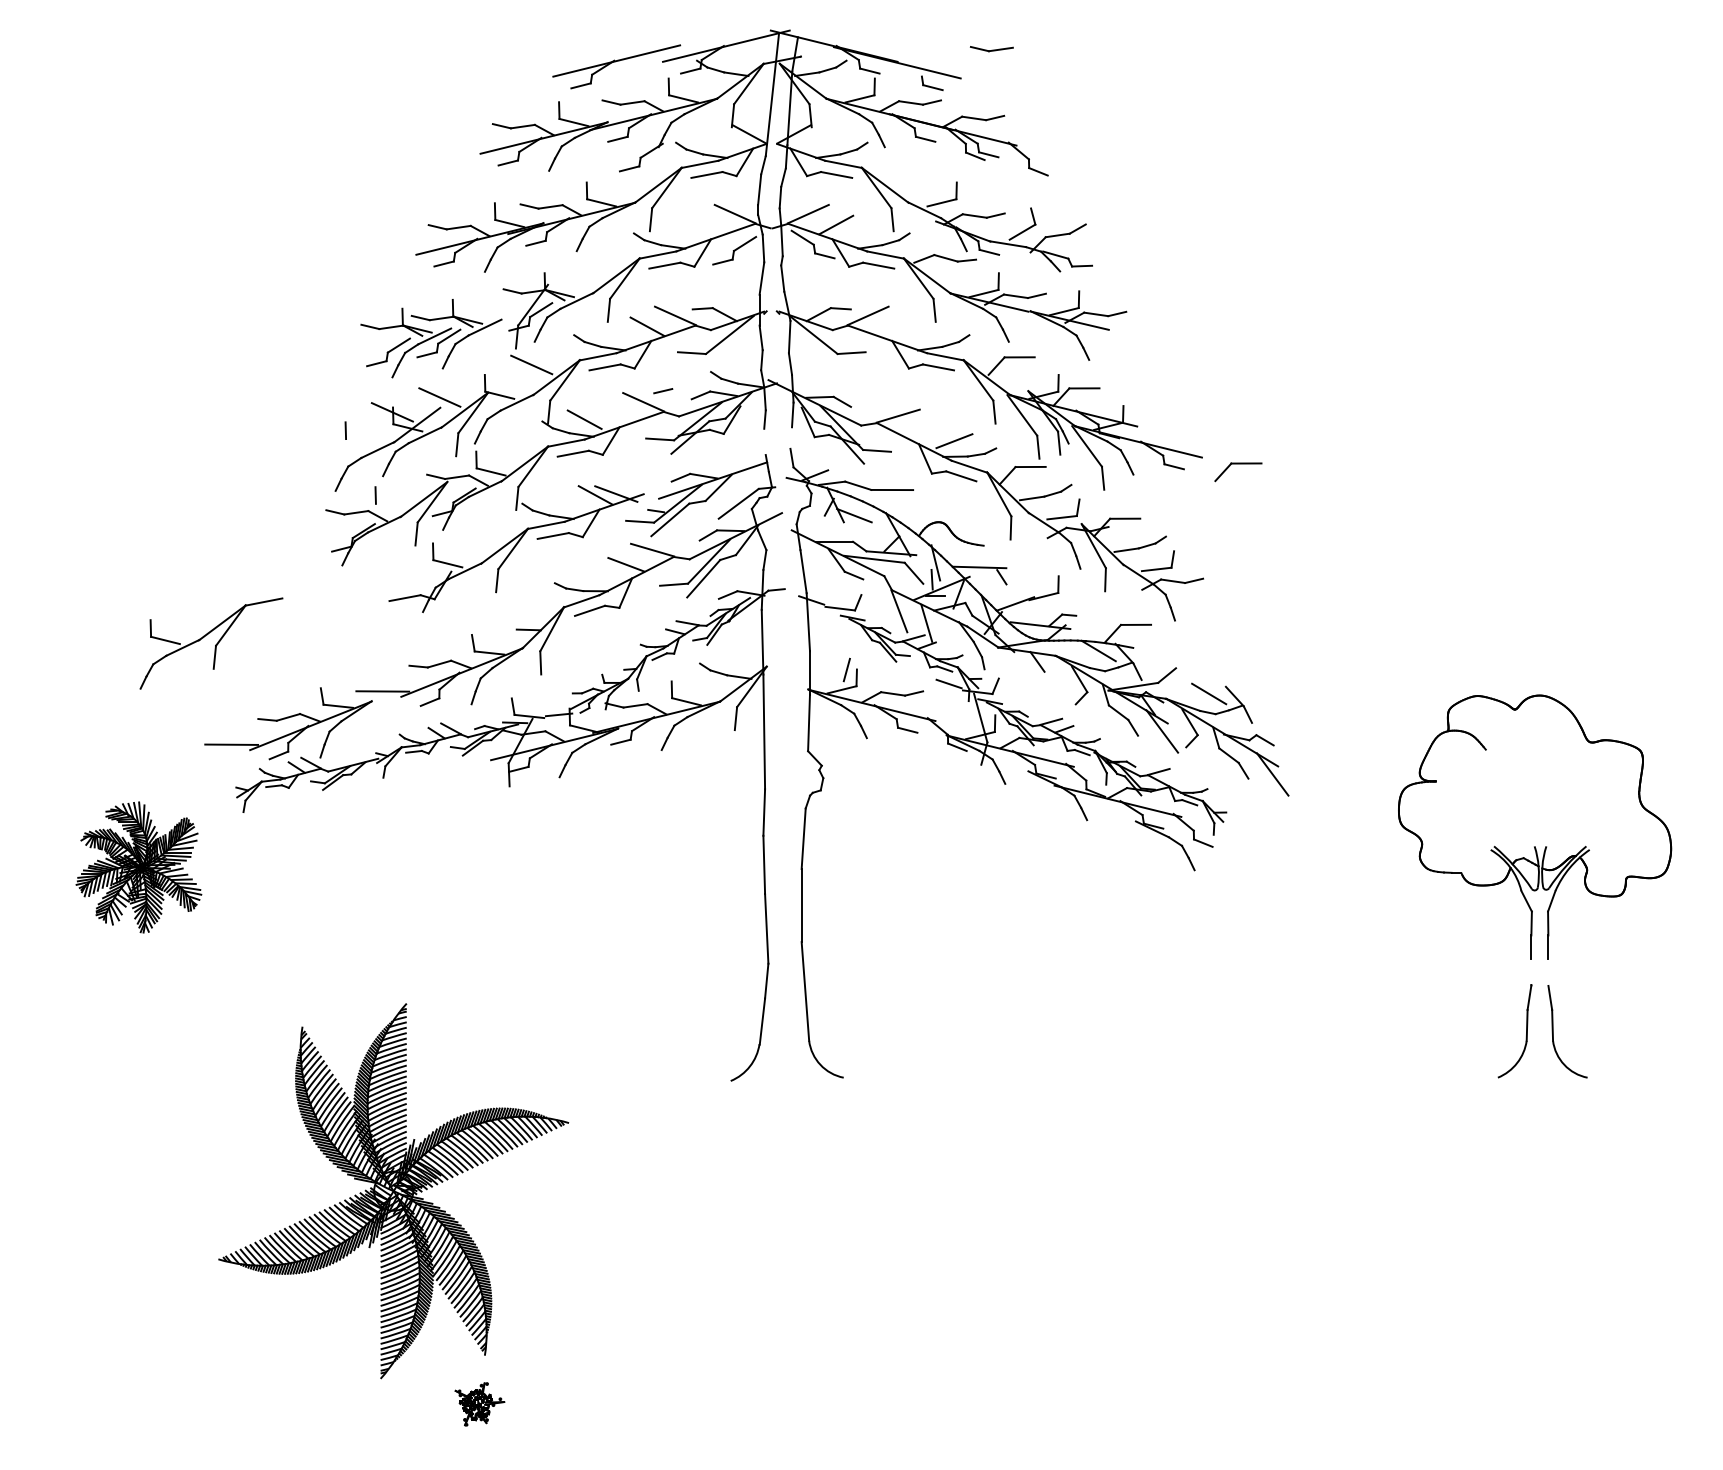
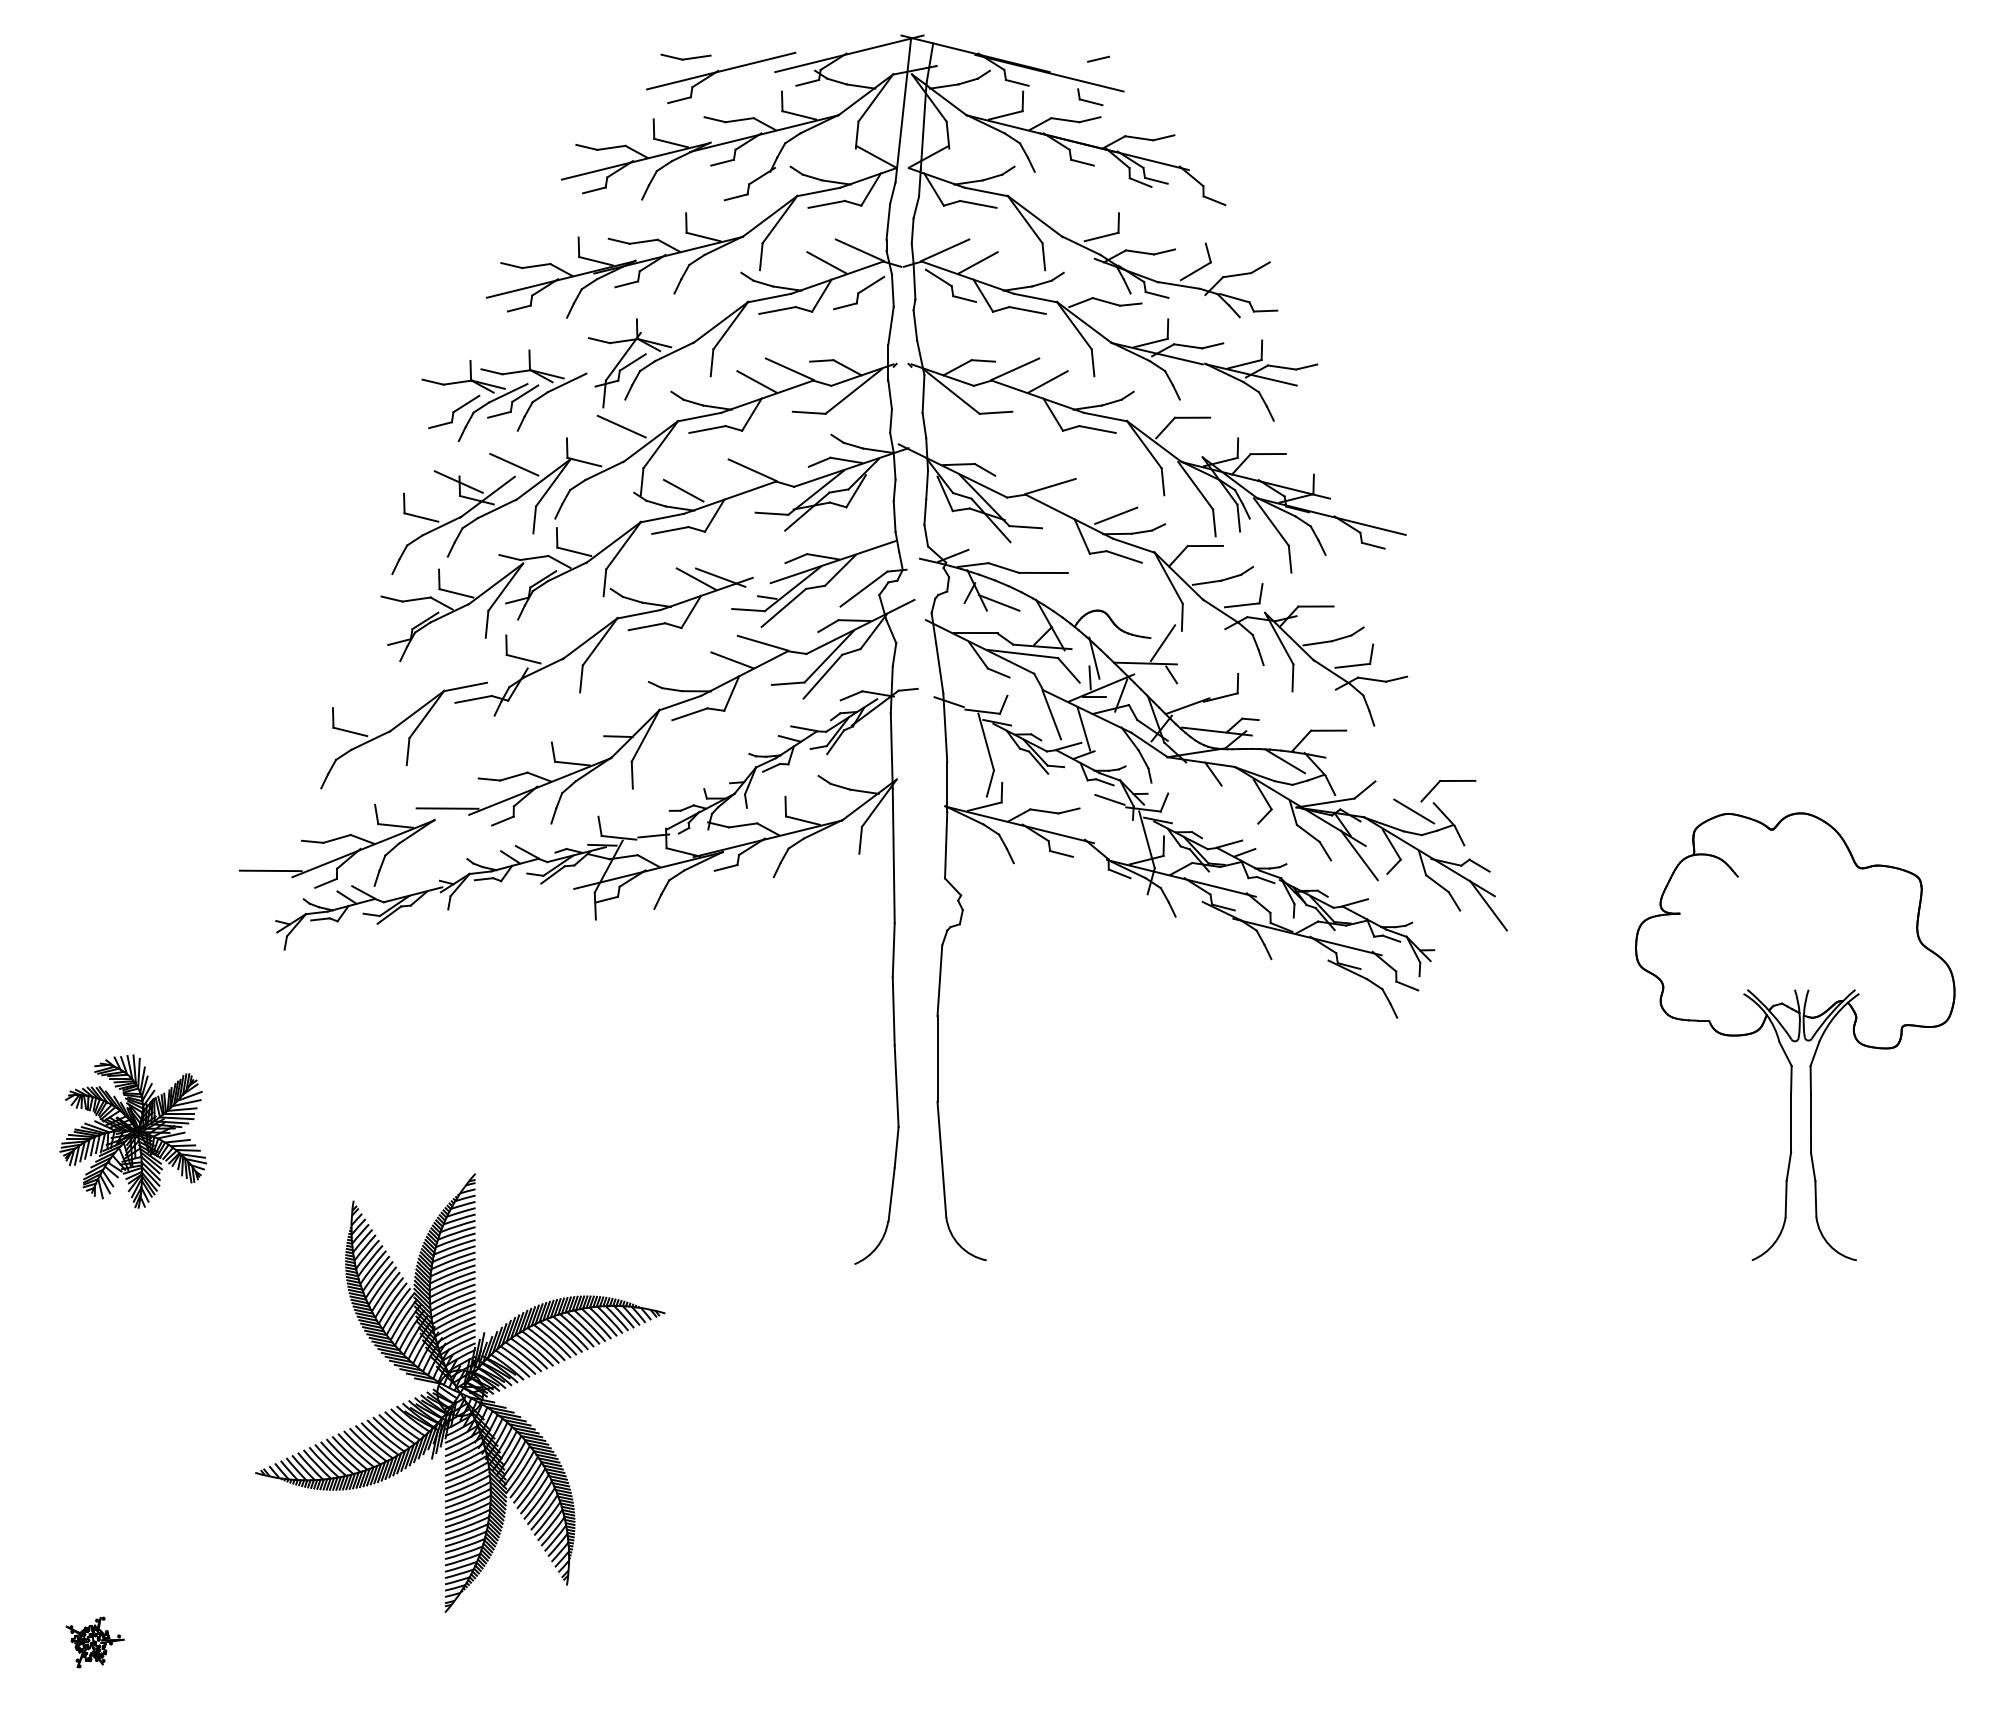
part: (991, 48) -> (685, 56), moved
line: (706, 224) -> (826, 262), added
line: (895, 326) -> (1047, 381), added
line: (663, 390) -> (1098, 58), moved
line: (791, 437) -> (925, 511), added
line: (764, 441) -> (894, 516), added
line: (360, 442) -> (421, 517), added
part: (1238, 463) -> (1448, 781), moved
line: (390, 507) -> (456, 593), added
line: (994, 550) -> (1162, 643), added
line: (842, 634) -> (985, 741), added
part: (210, 643) -> (403, 735), moved
part: (139, 867) -> (133, 1131), moved
line: (1531, 971) -> (1791, 1136), added
line: (1547, 972) -> (1810, 1137), added
part: (479, 1404) -> (94, 1642), moved

